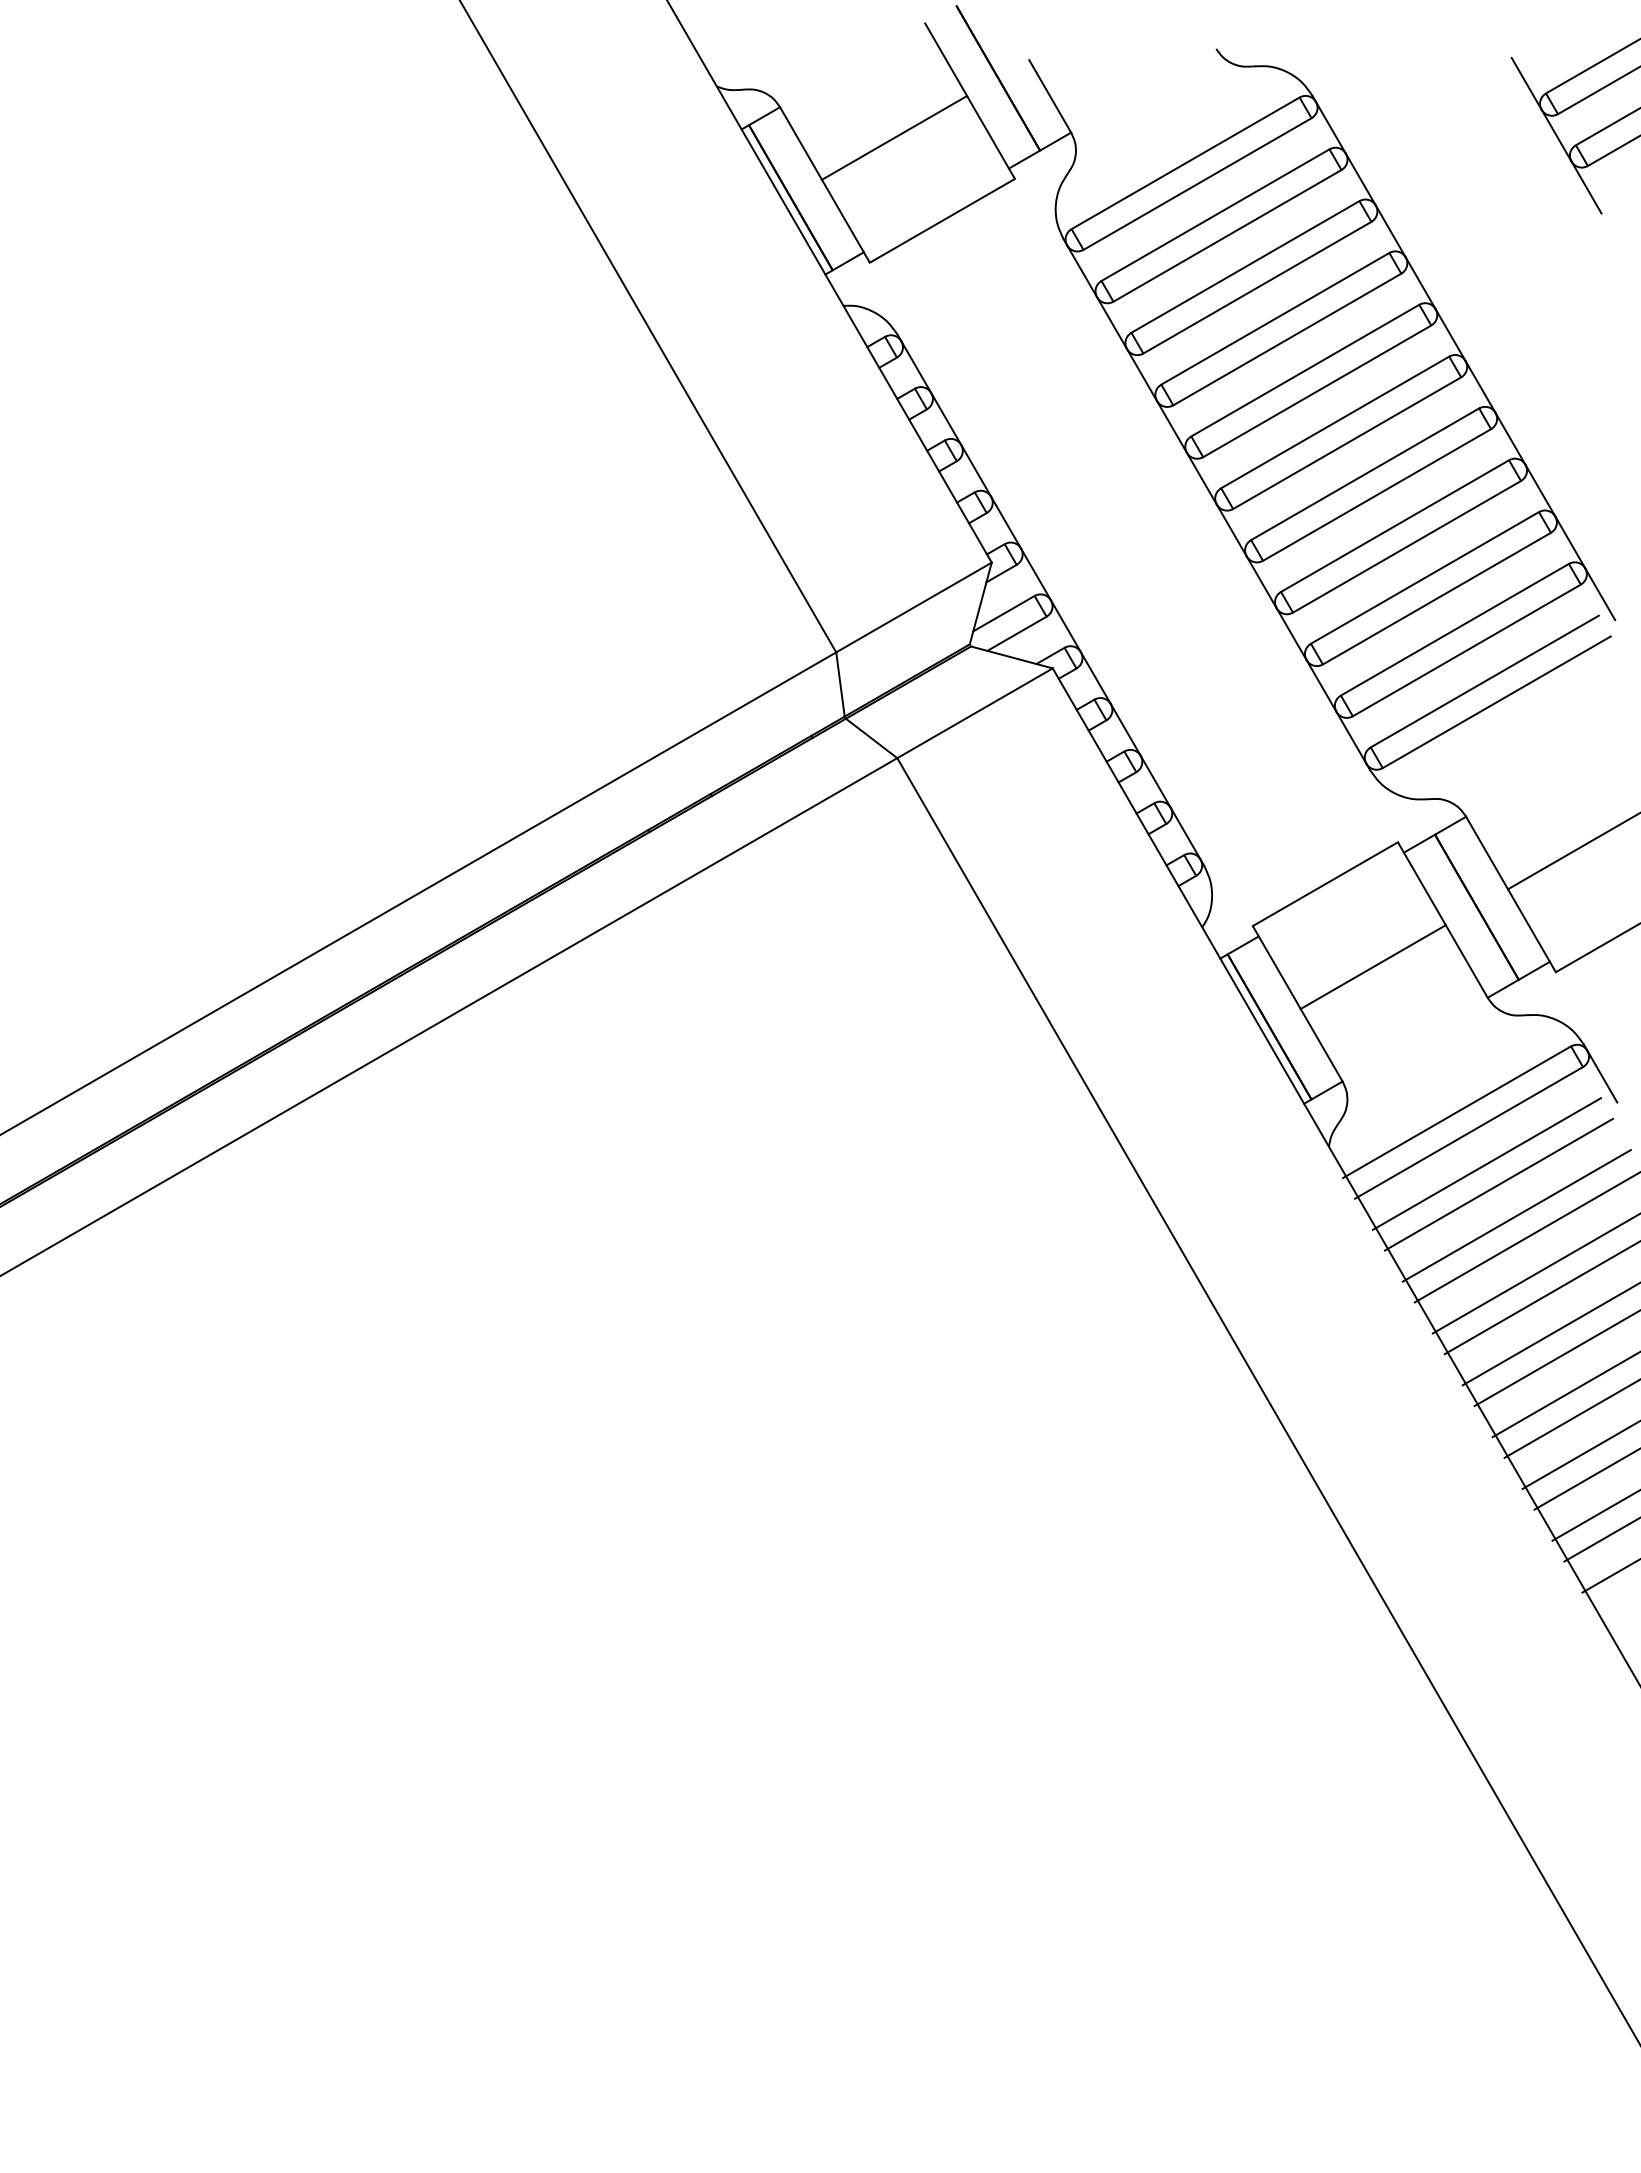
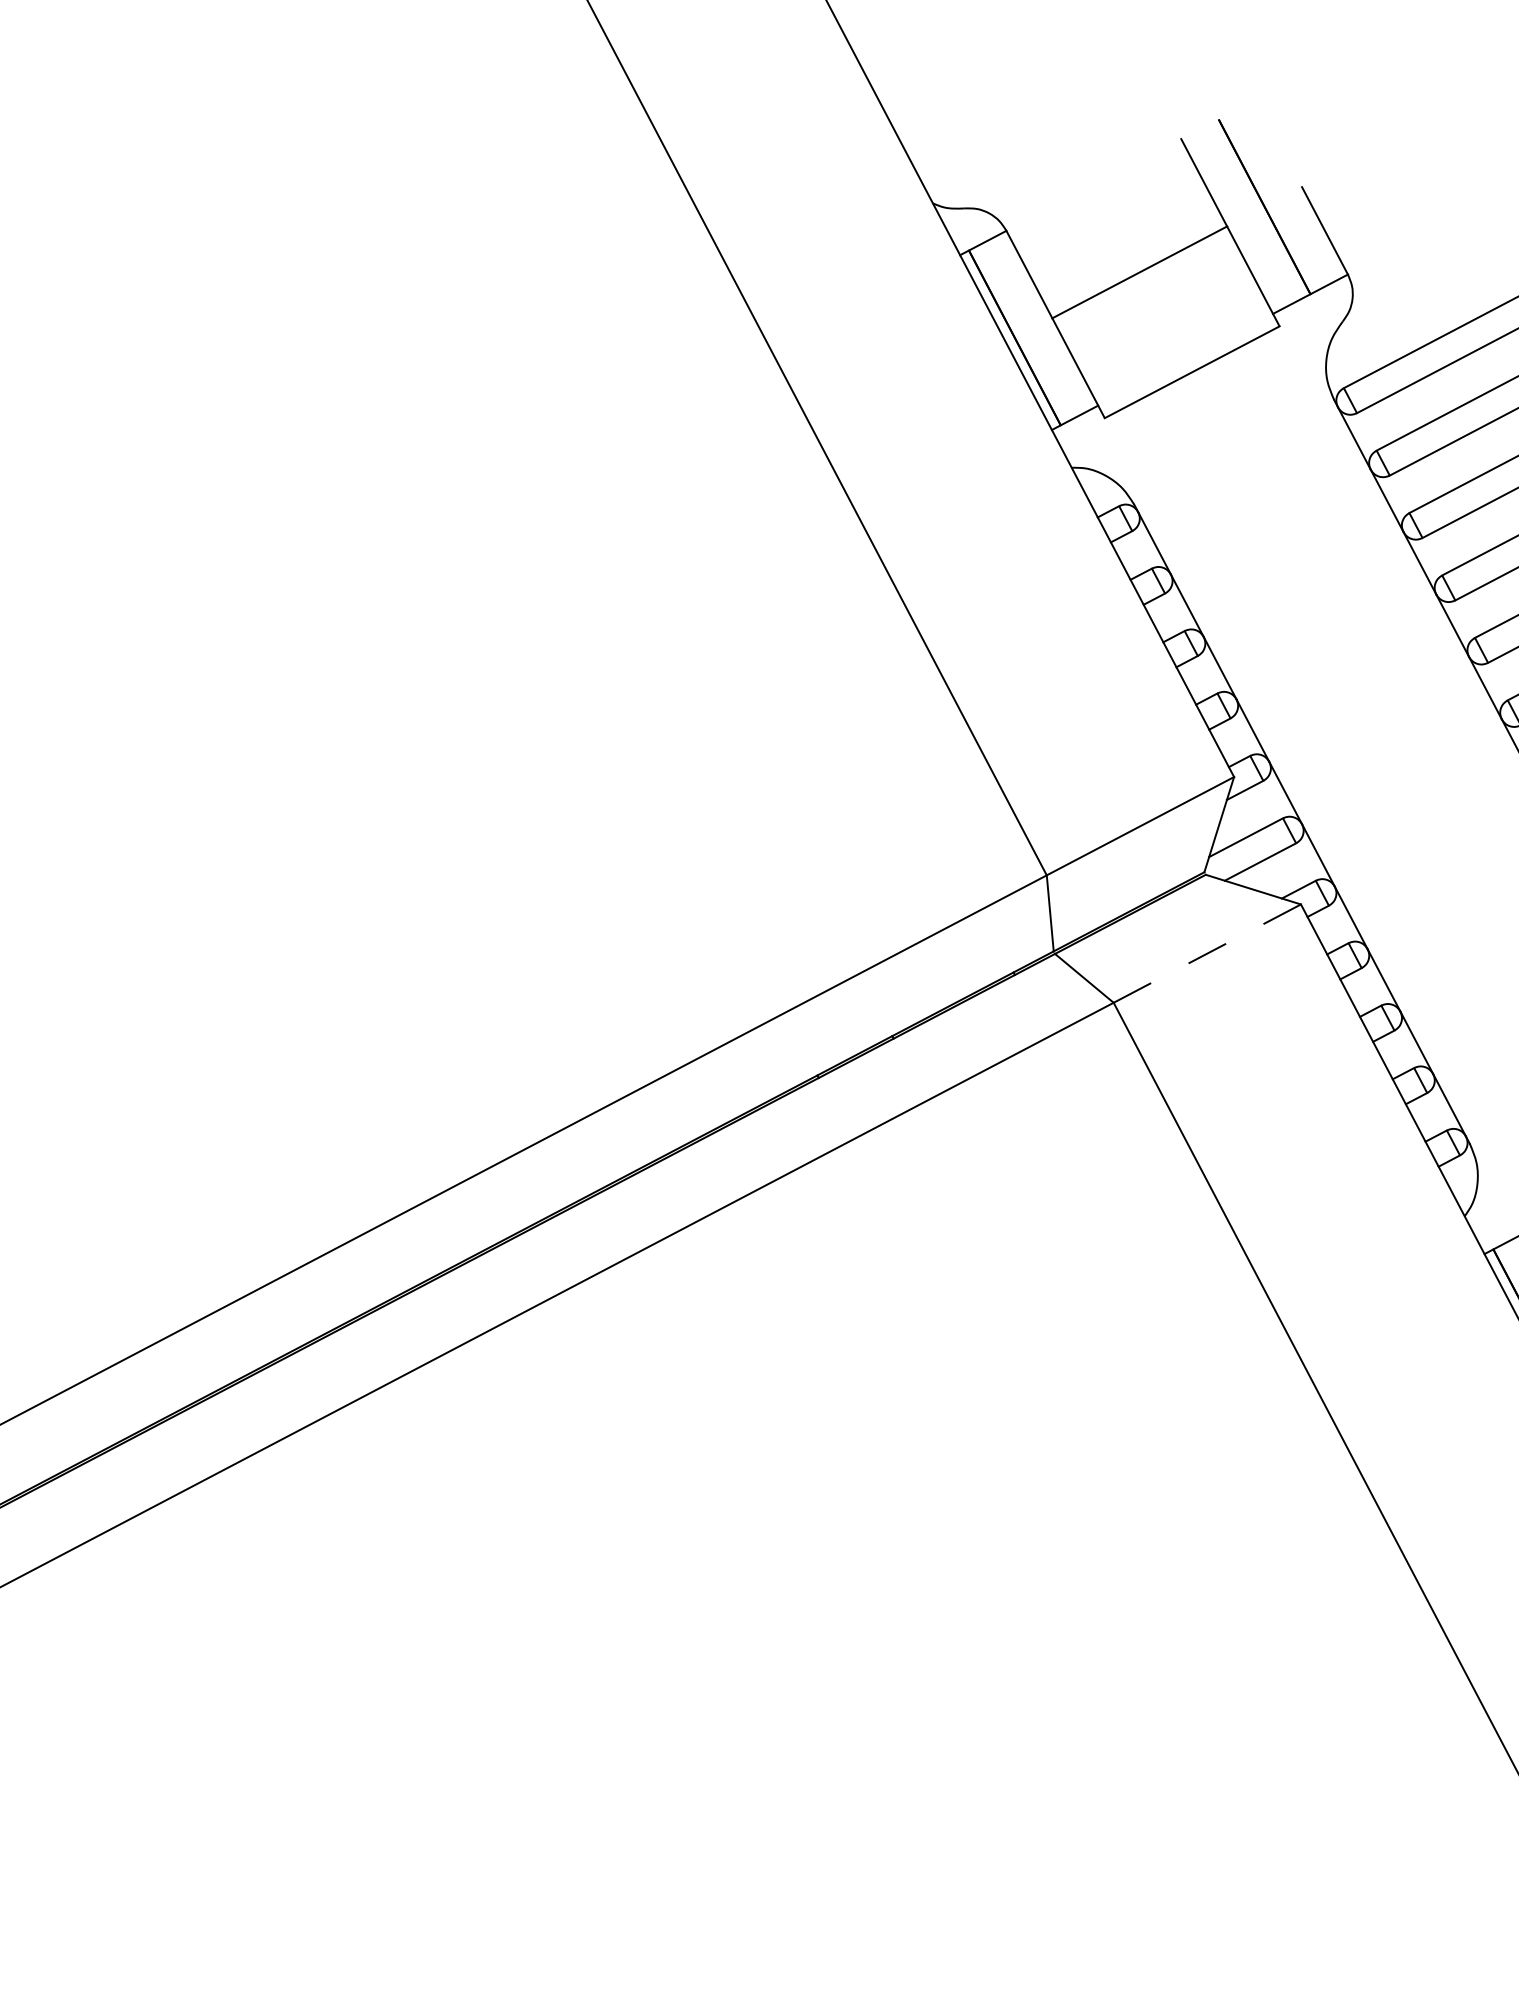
line: (975, 713) -> (1207, 953), solid -> dashed

